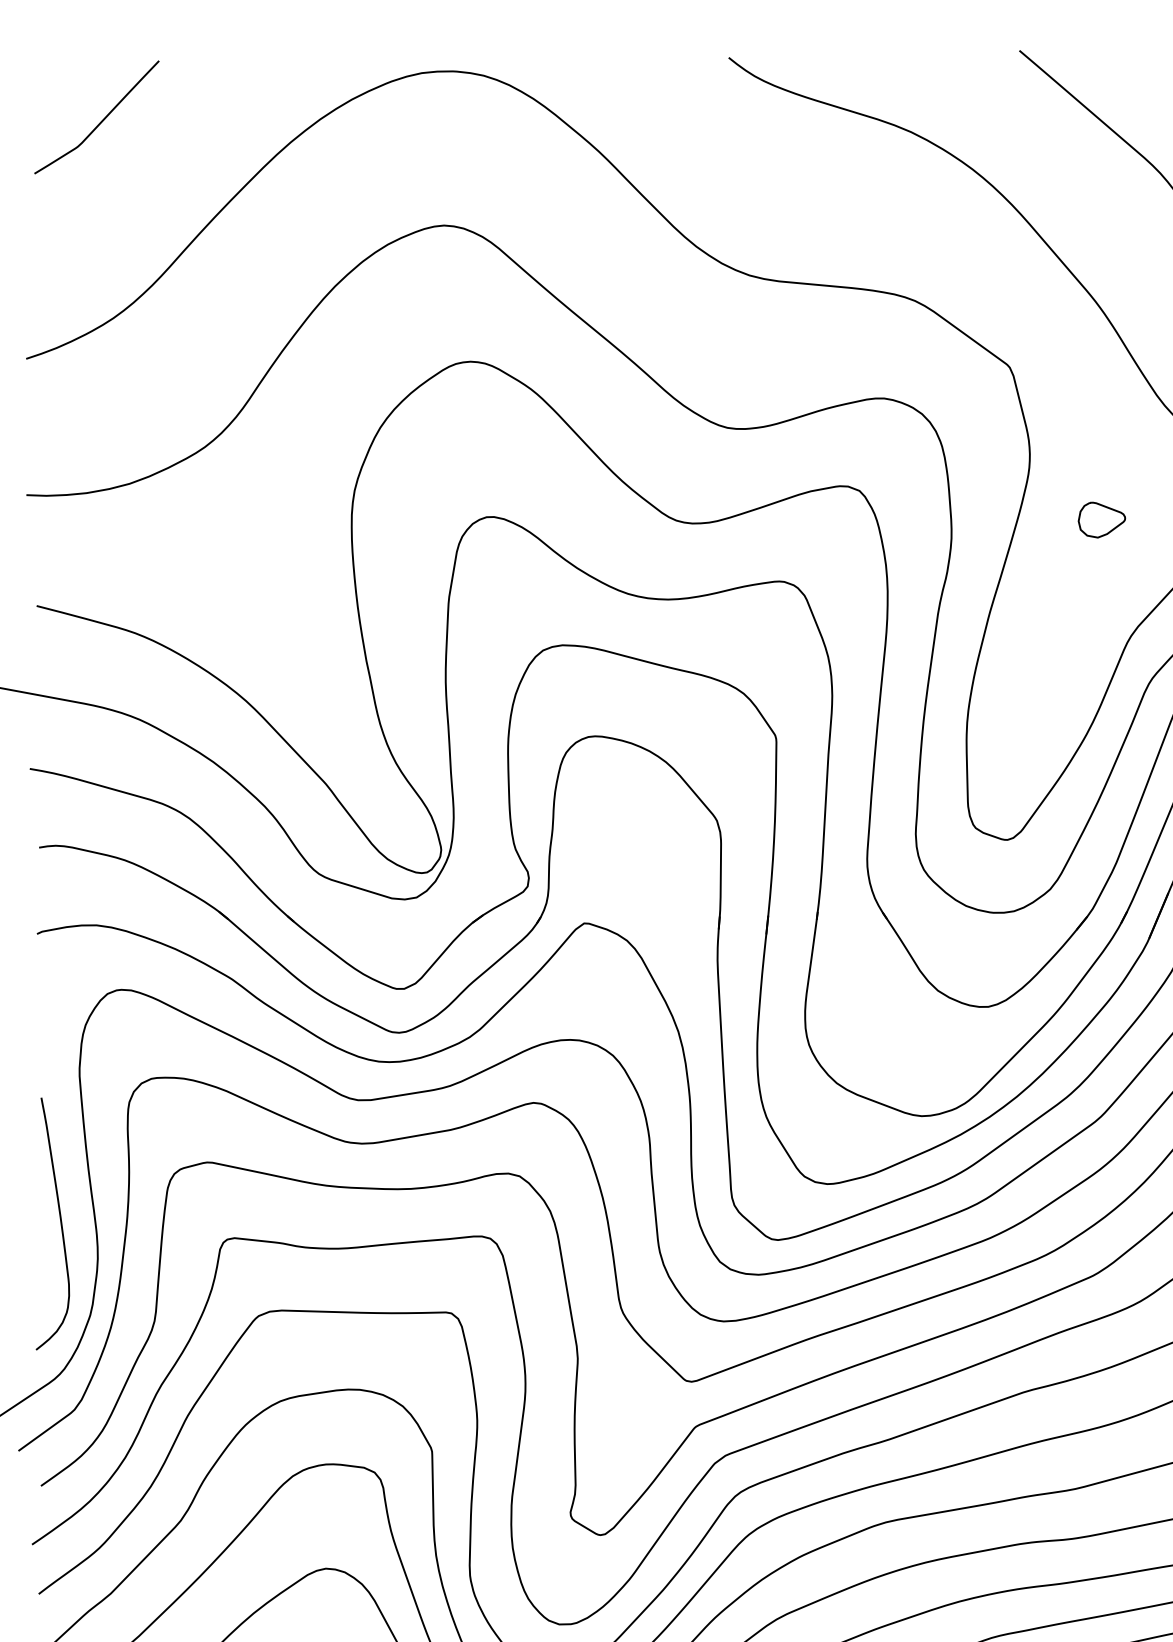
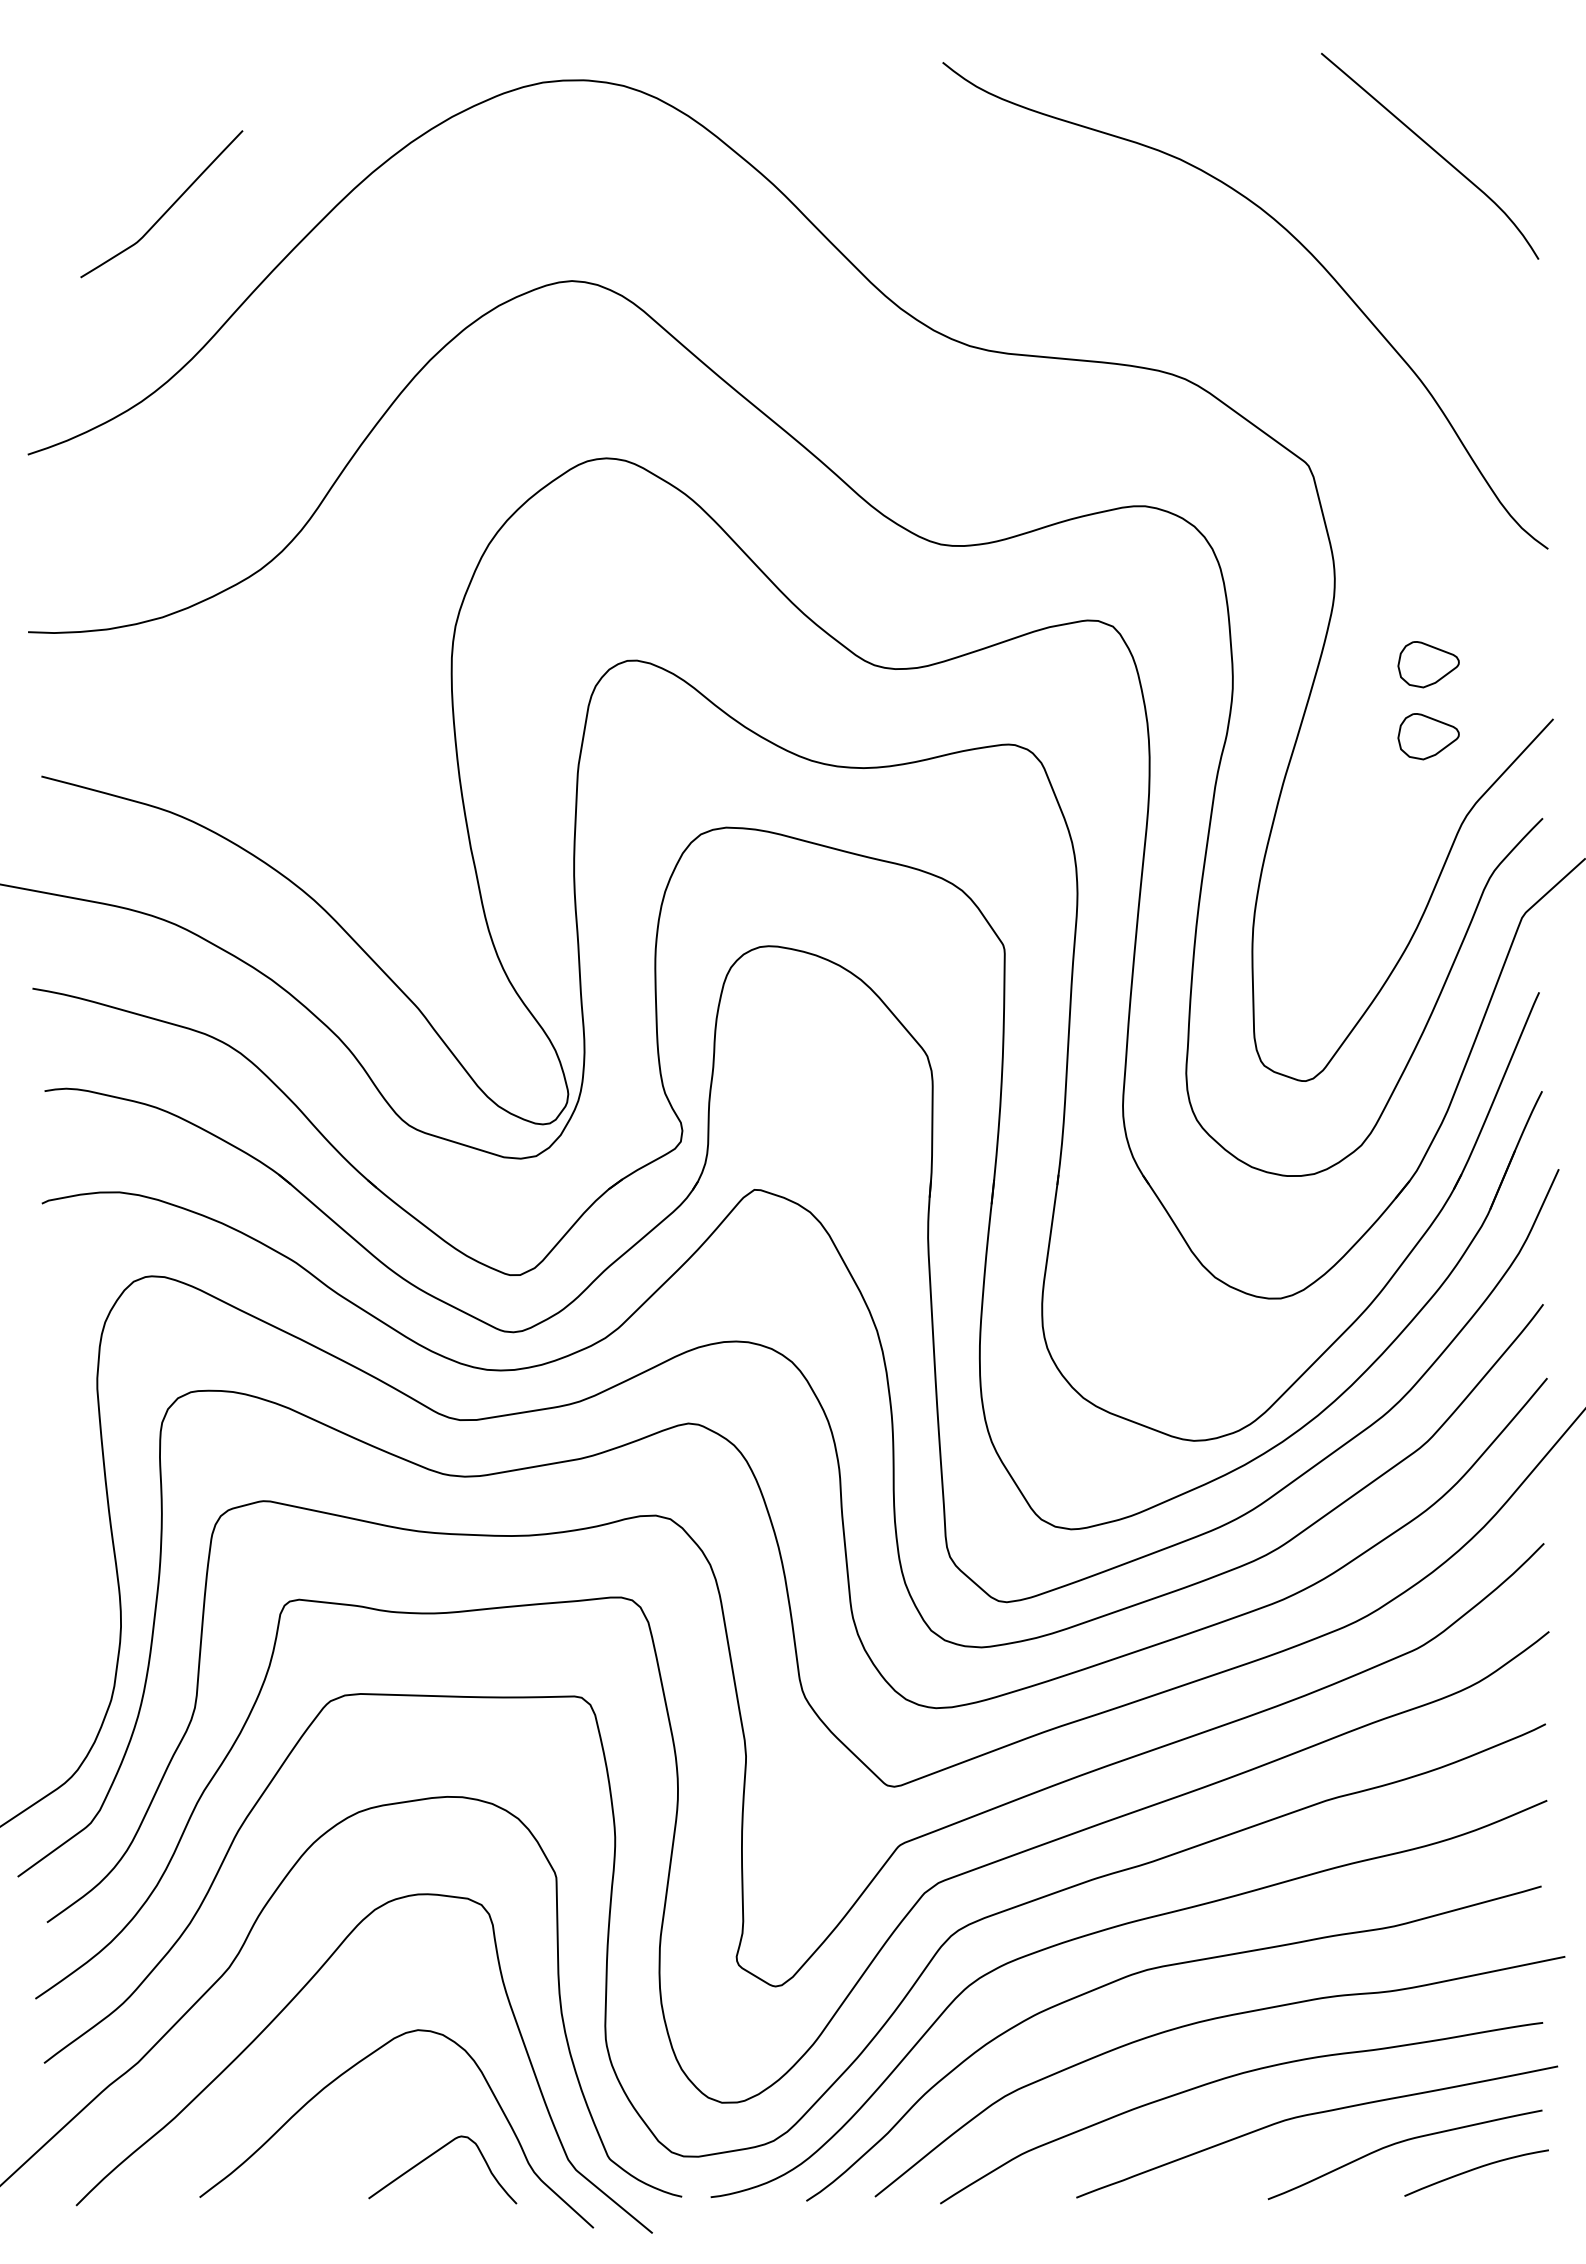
curve: (101, 121) -> (167, 209), moved
part: (1101, 575) -> (1428, 736), added
curve: (60, 1223) -> (72, 1580), removed

